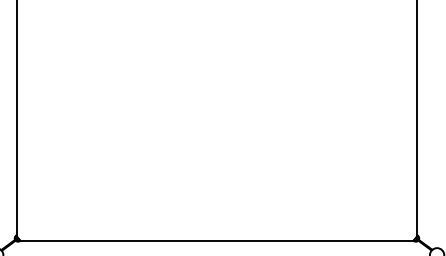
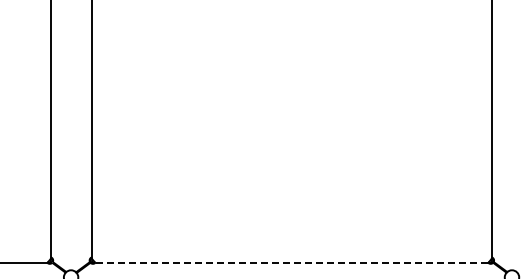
line: (216, 240) -> (291, 262), solid -> dashed

